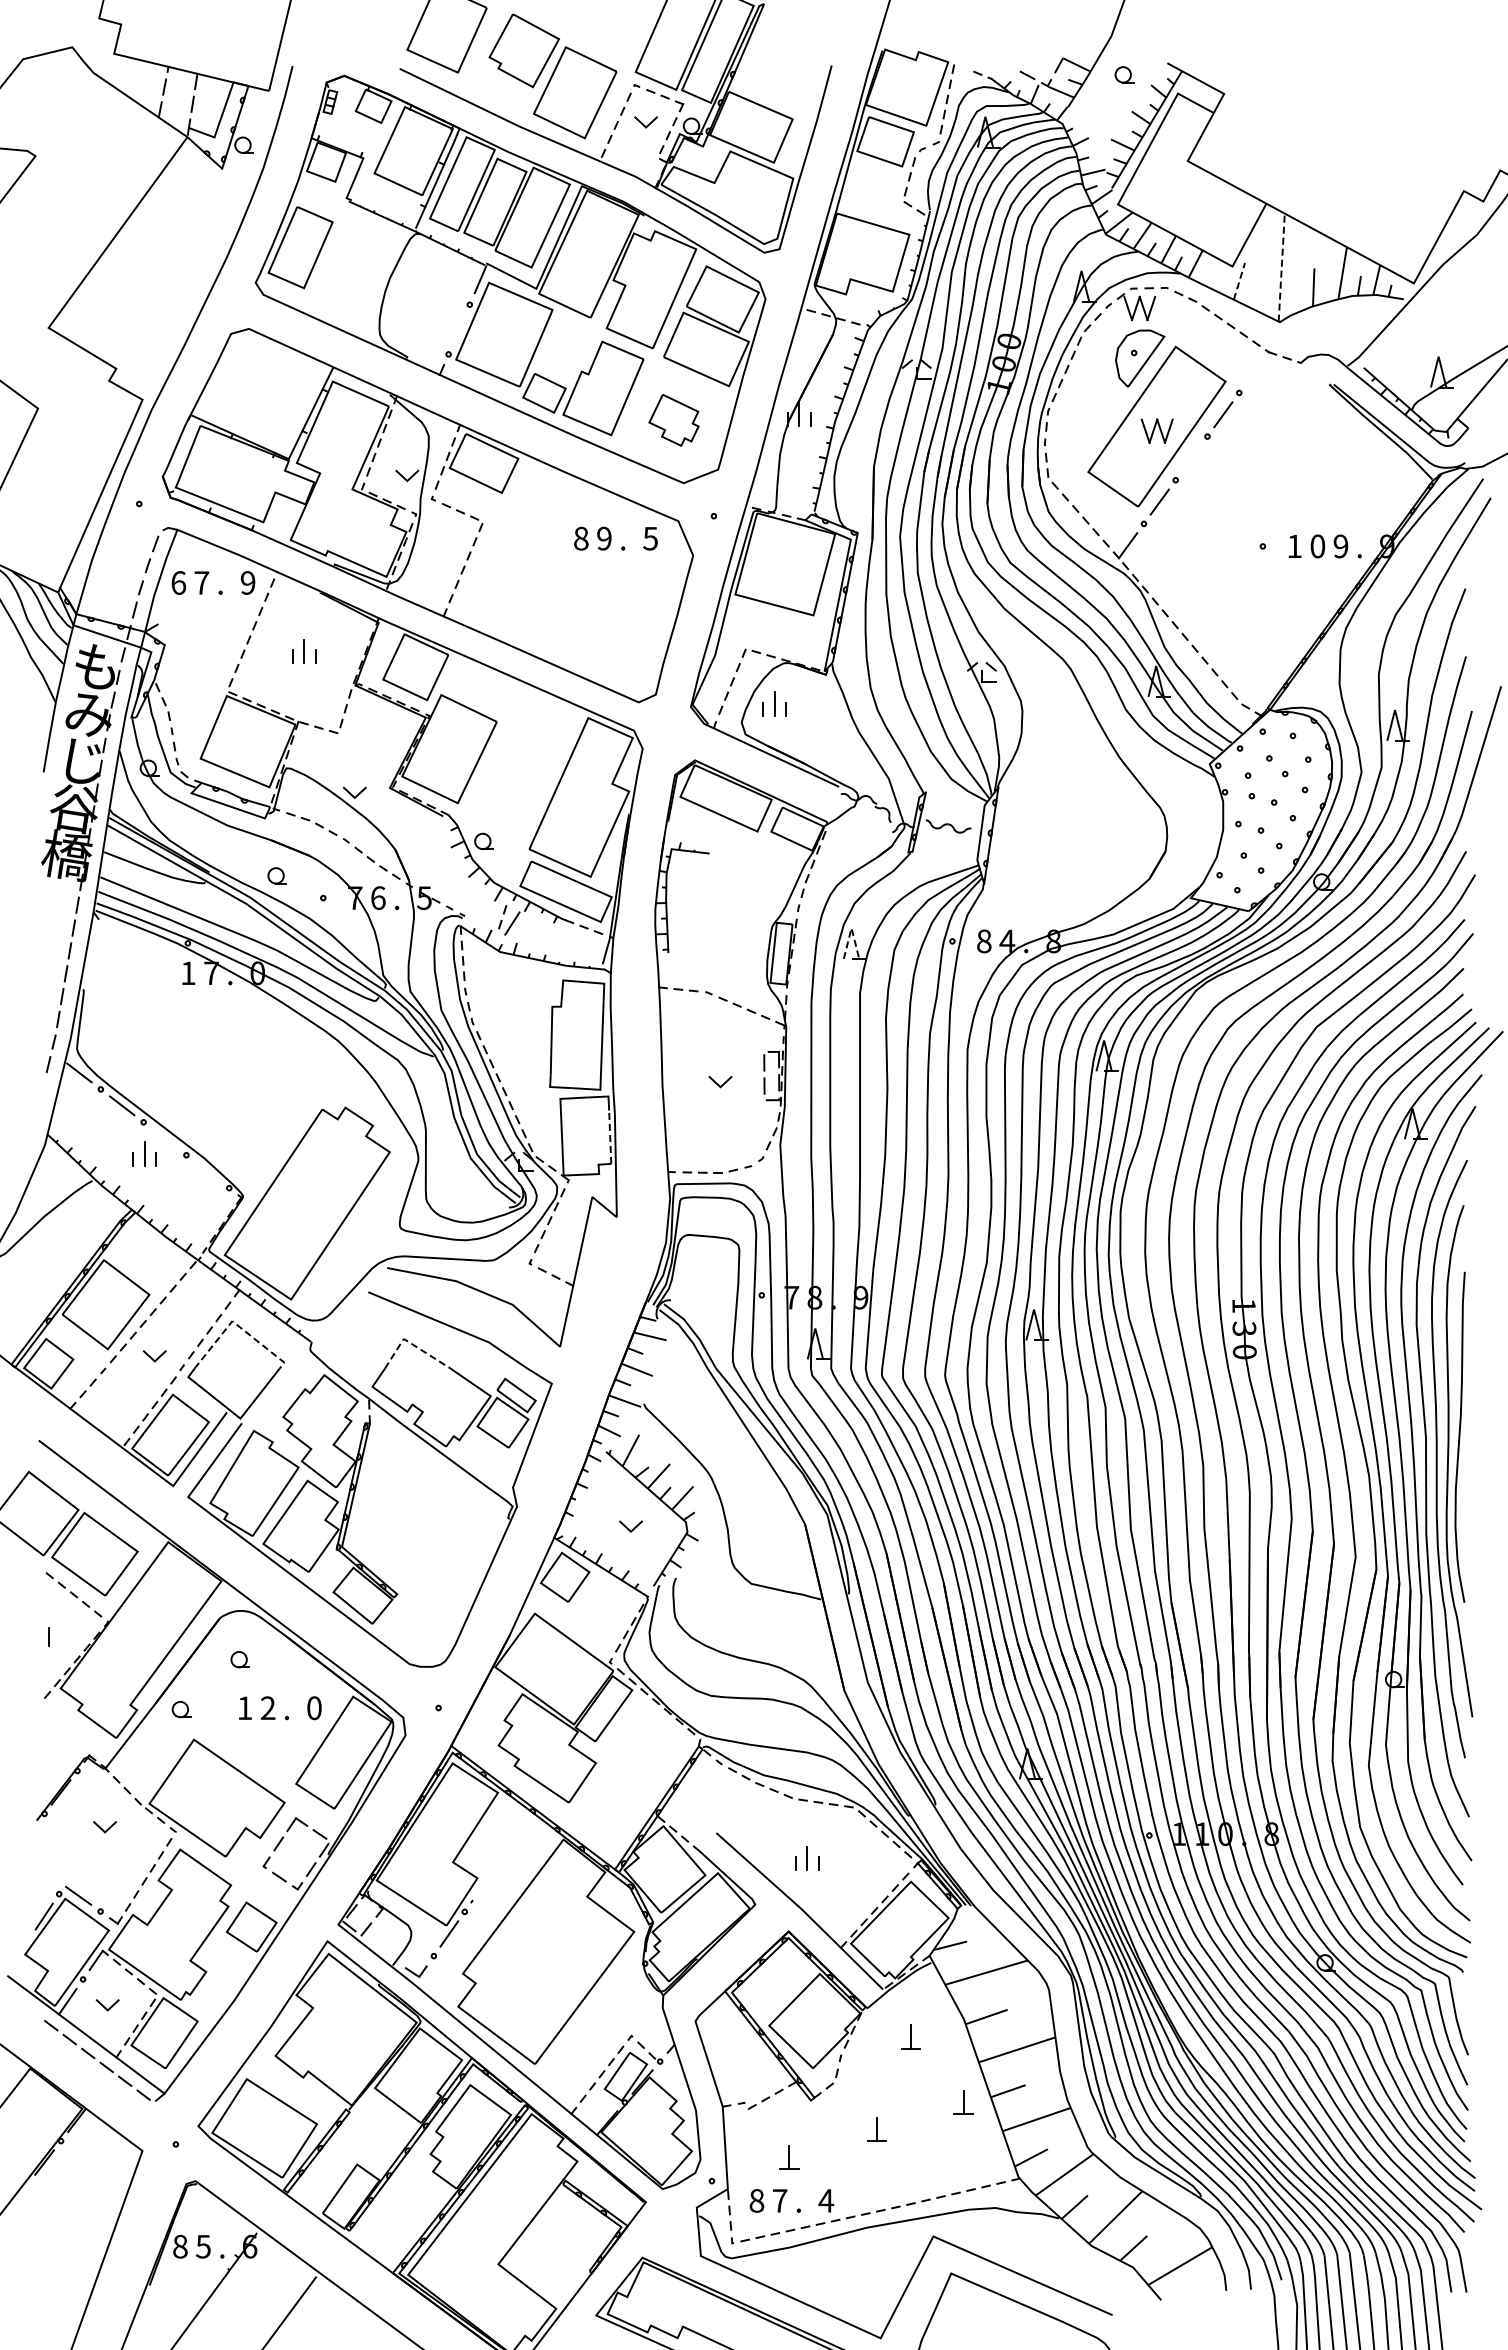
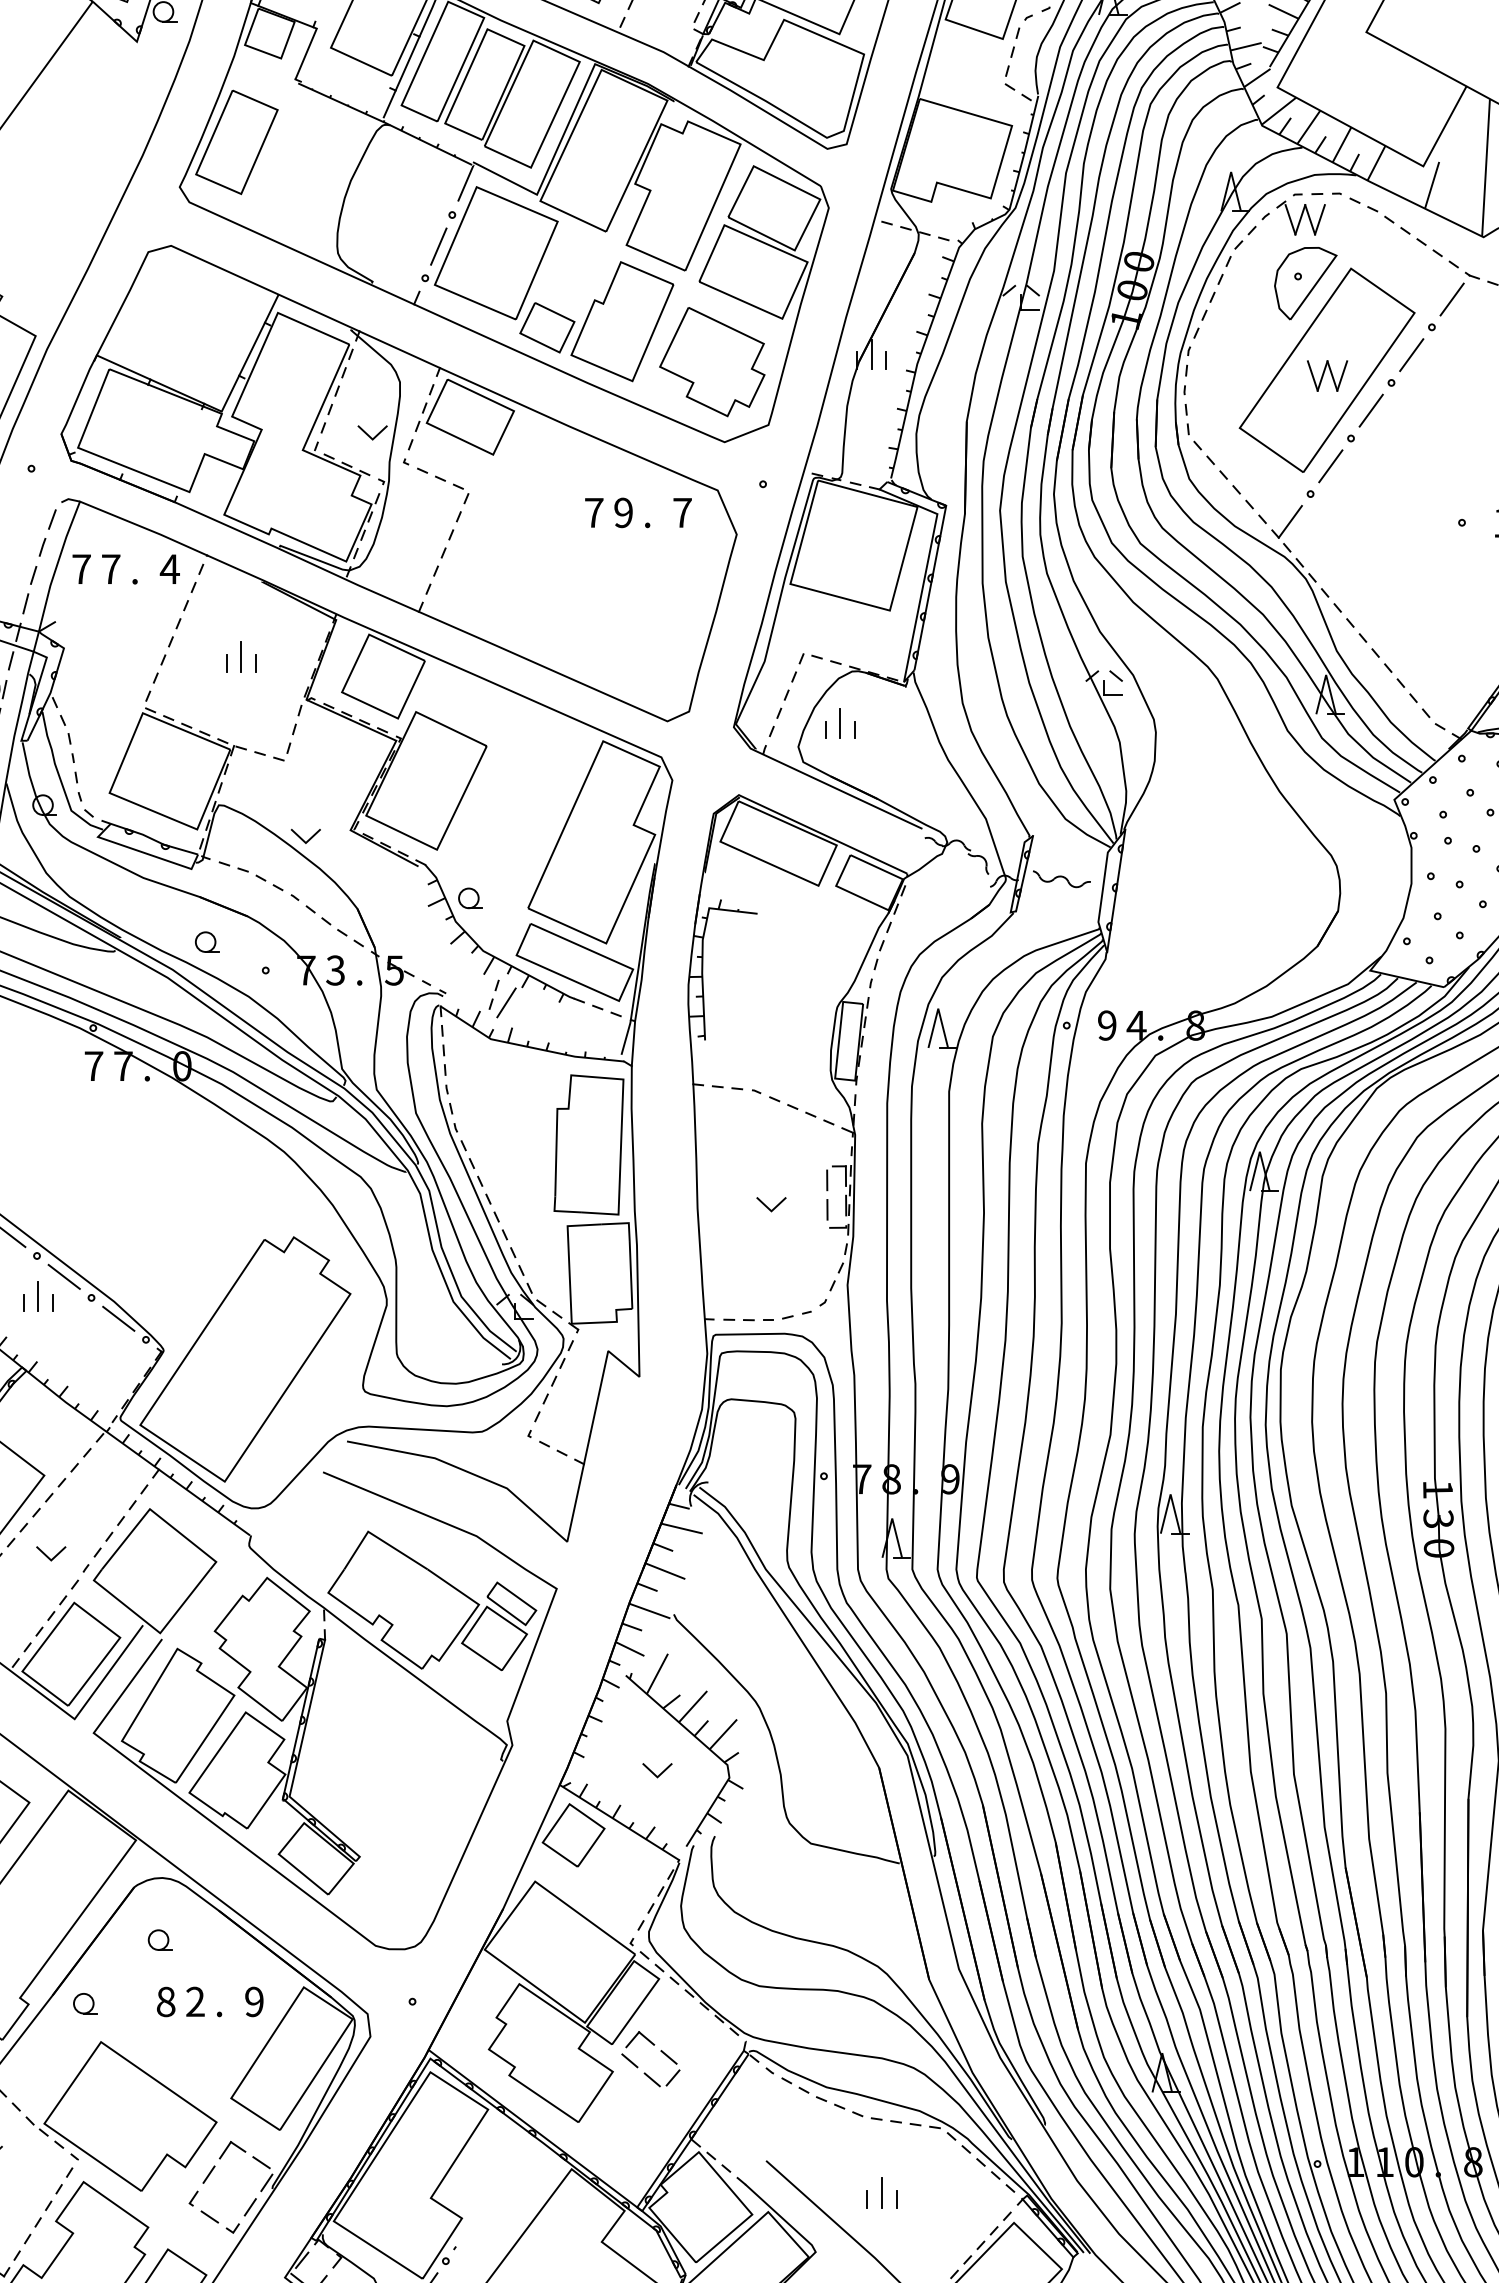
line: (1281, 267) -> (1485, 167), dashed -> solid
line: (1239, 280) -> (1432, 184), dashed -> solid
line: (459, 329) -> (439, 246), added
line: (1255, 370) -> (1452, 298), added
part: (673, 420) -> (711, 362), size x1.67
line: (1191, 457) -> (1371, 409), added
text: (581, 538) -> (594, 512), 8 -> 7
text: (650, 538) -> (682, 512), 5 -> 7
text: (178, 582) -> (81, 568), 6 -> 7
text: (247, 582) -> (169, 568), 9 -> 4
text: (377, 898) -> (334, 971), 6 -> 3
line: (851, 928) -> (938, 1009), dashed -> solid
text: (984, 941) -> (1107, 1025), 8 -> 9
text: (188, 972) -> (94, 1065), 1 -> 7
line: (610, 1137) -> (631, 1275), dashed -> solid
line: (164, 1138) -> (63, 1276), added
line: (207, 1171) -> (118, 1318), added
line: (237, 1325) -> (156, 1514), dashed -> solid
line: (412, 1344) -> (379, 1538), dashed -> solid
text: (244, 1708) -> (165, 2002), 1 -> 8
text: (314, 1708) -> (254, 2002), 0 -> 9
part: (633, 1747) -> (660, 2051), added

